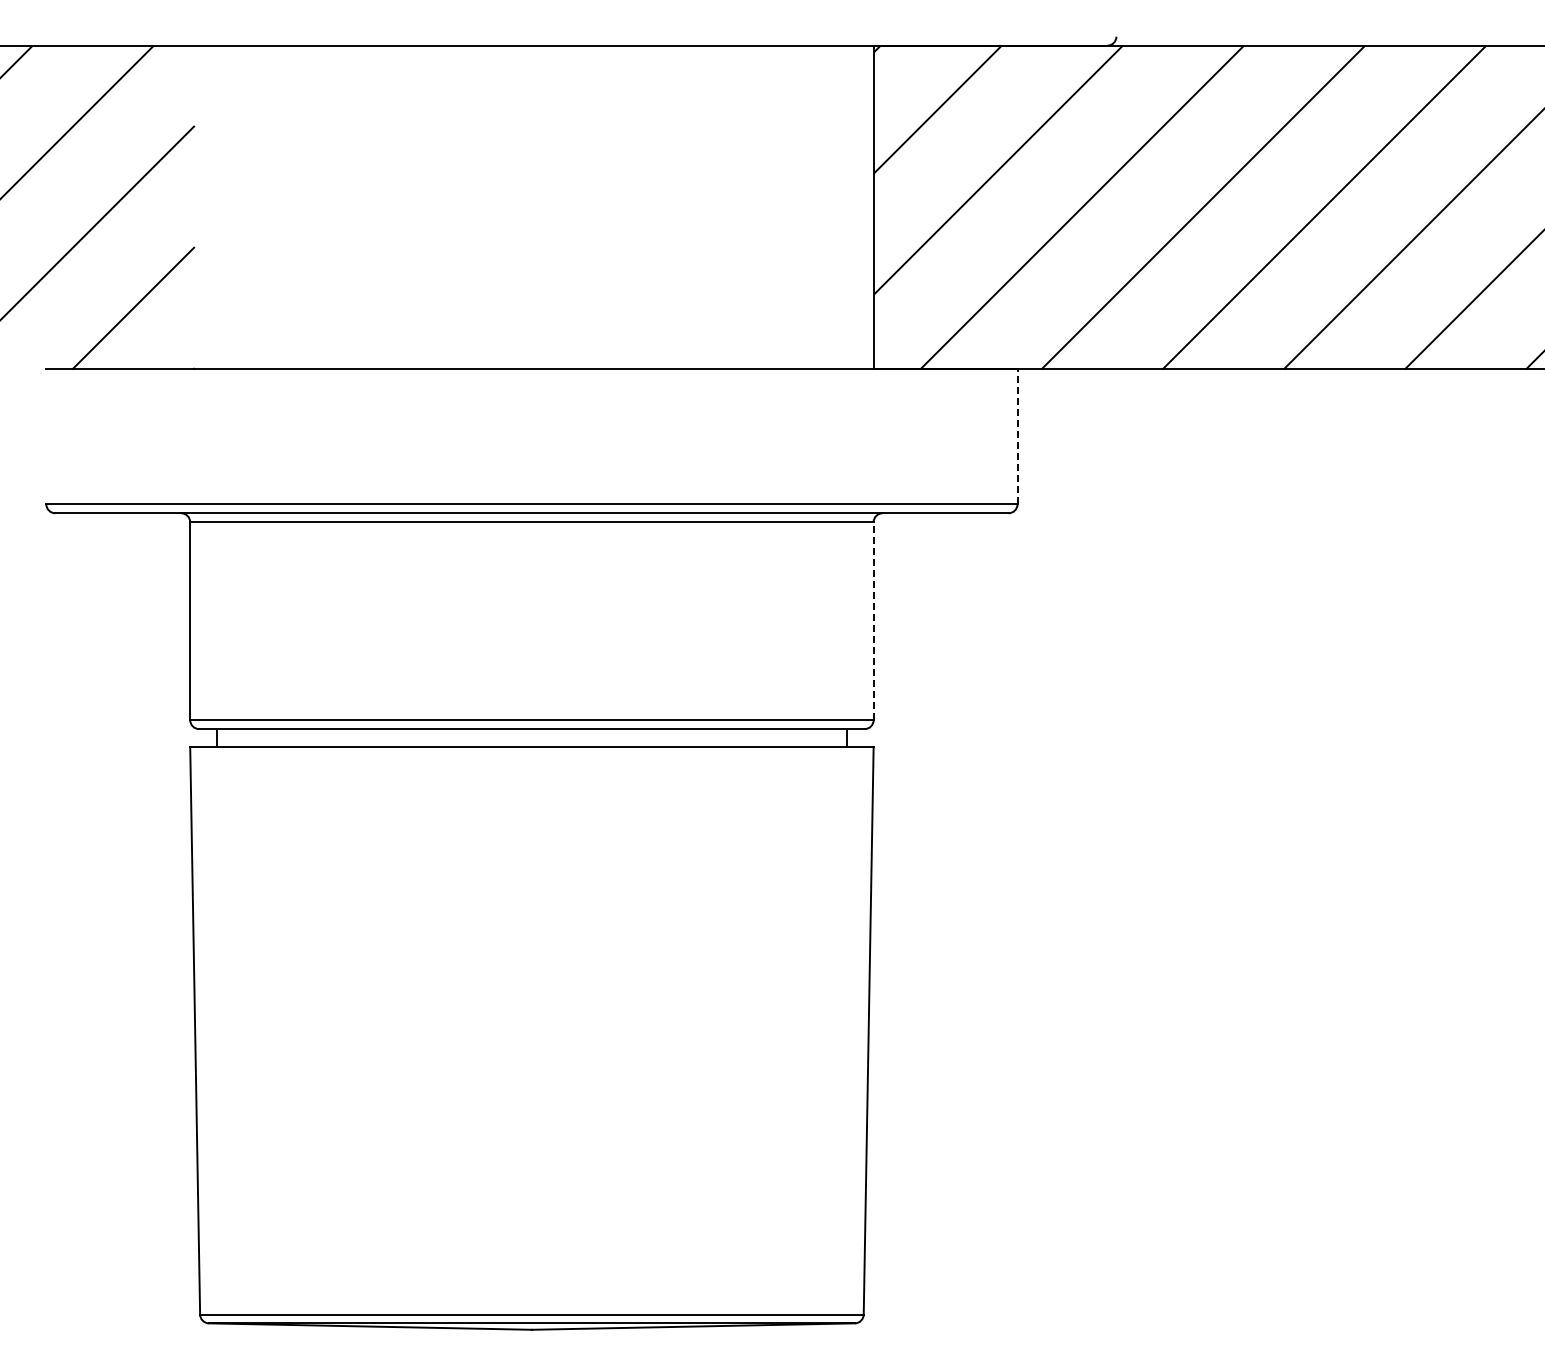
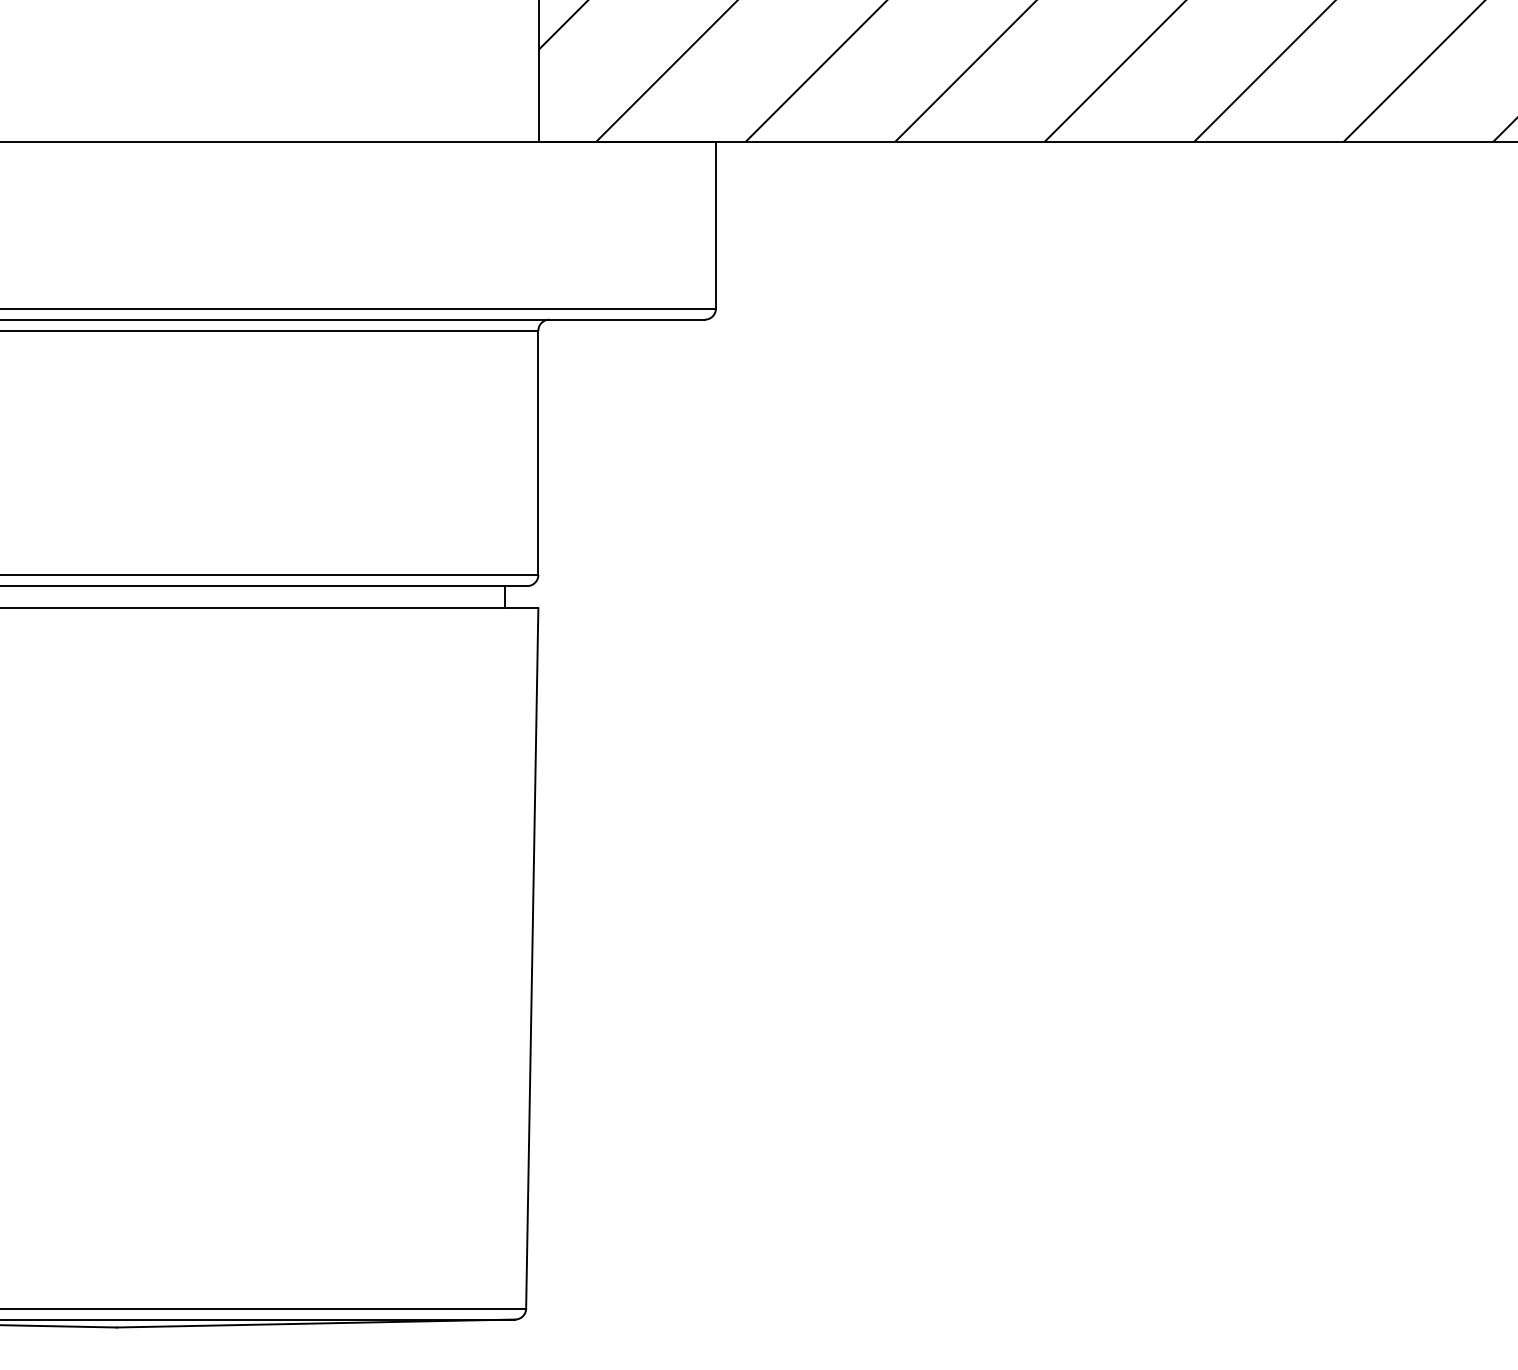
line: (1017, 436) -> (715, 224), dashed -> solid
line: (873, 621) -> (538, 453), dashed -> solid

